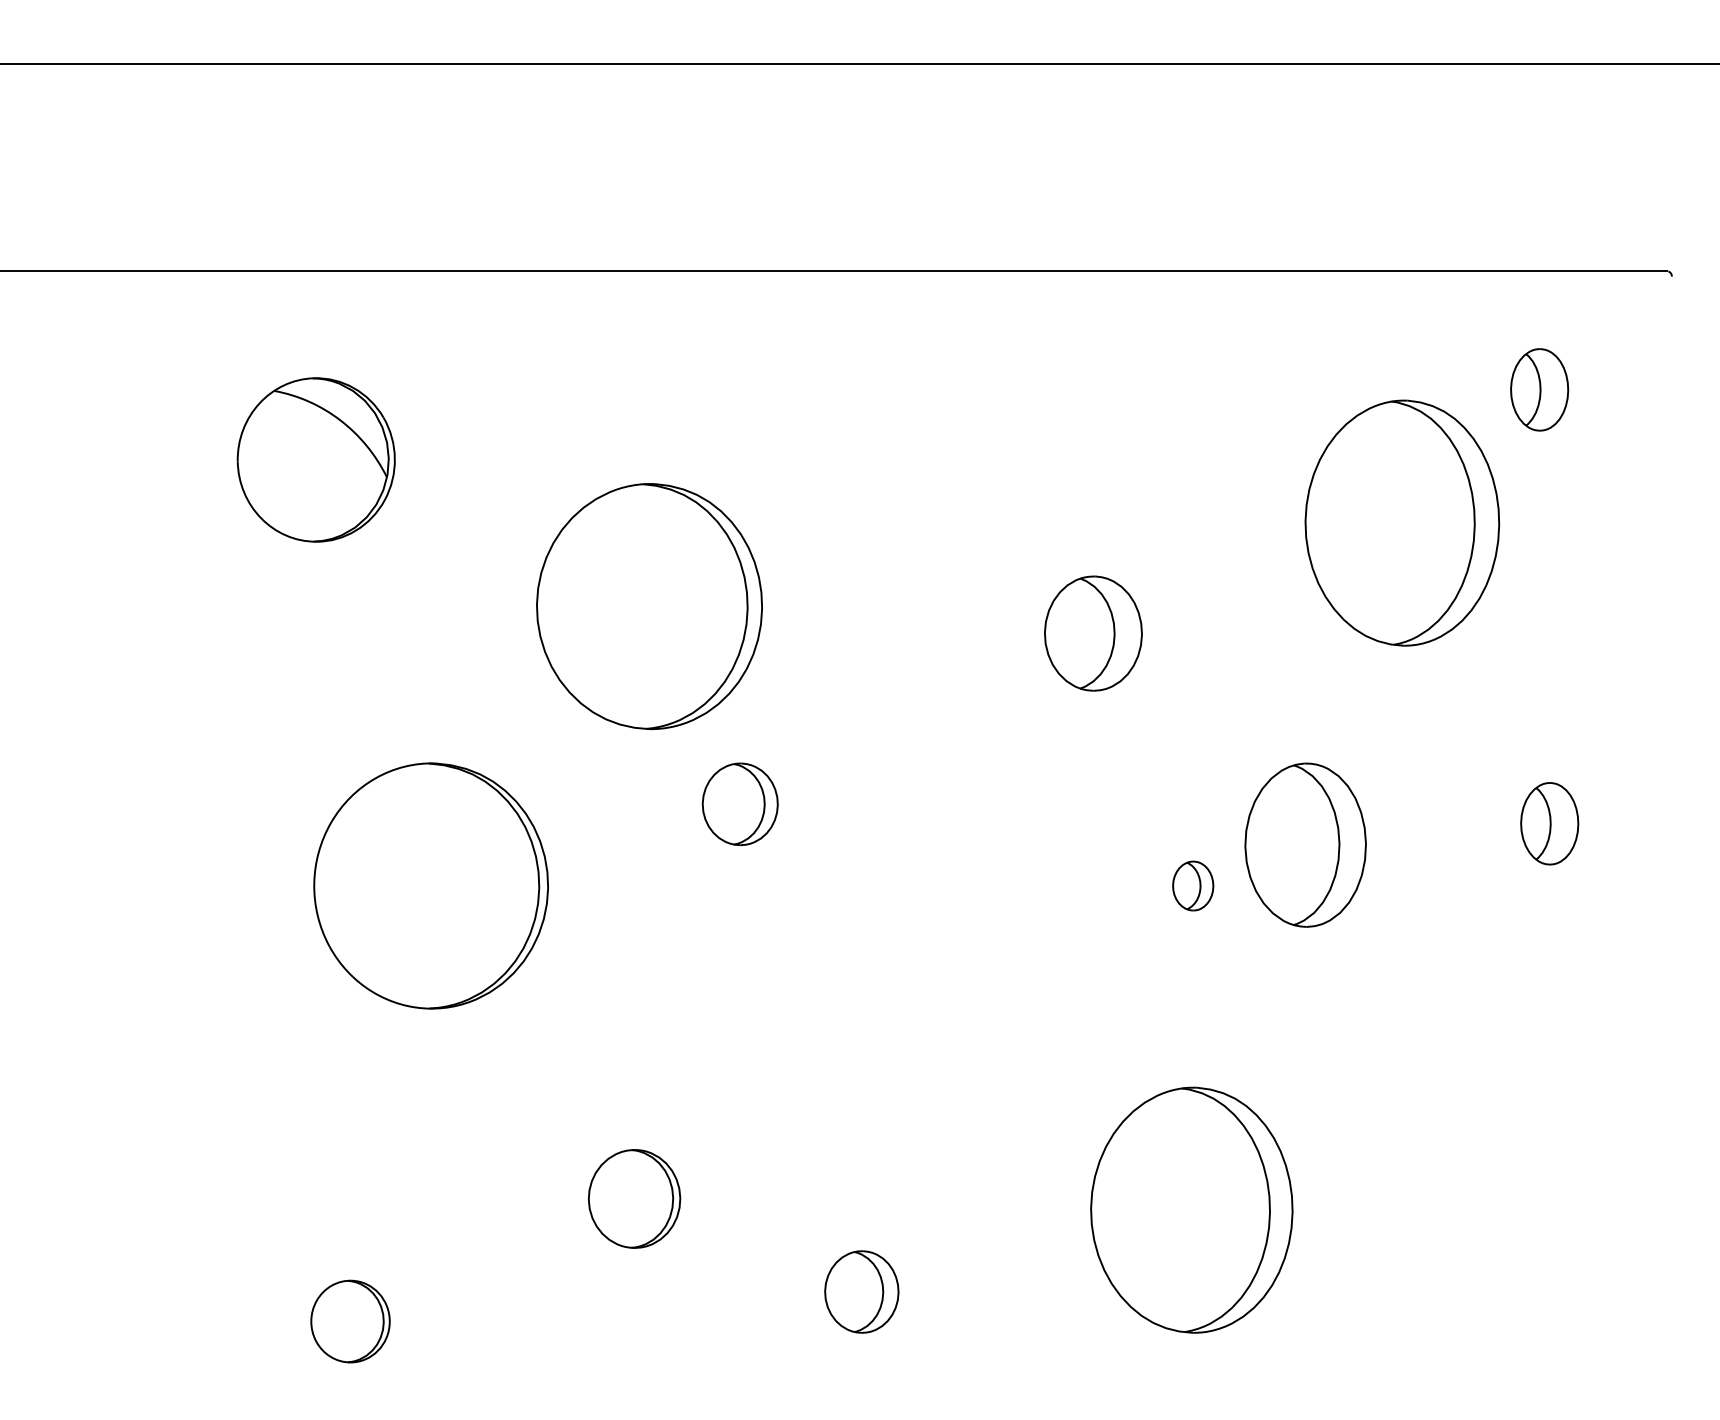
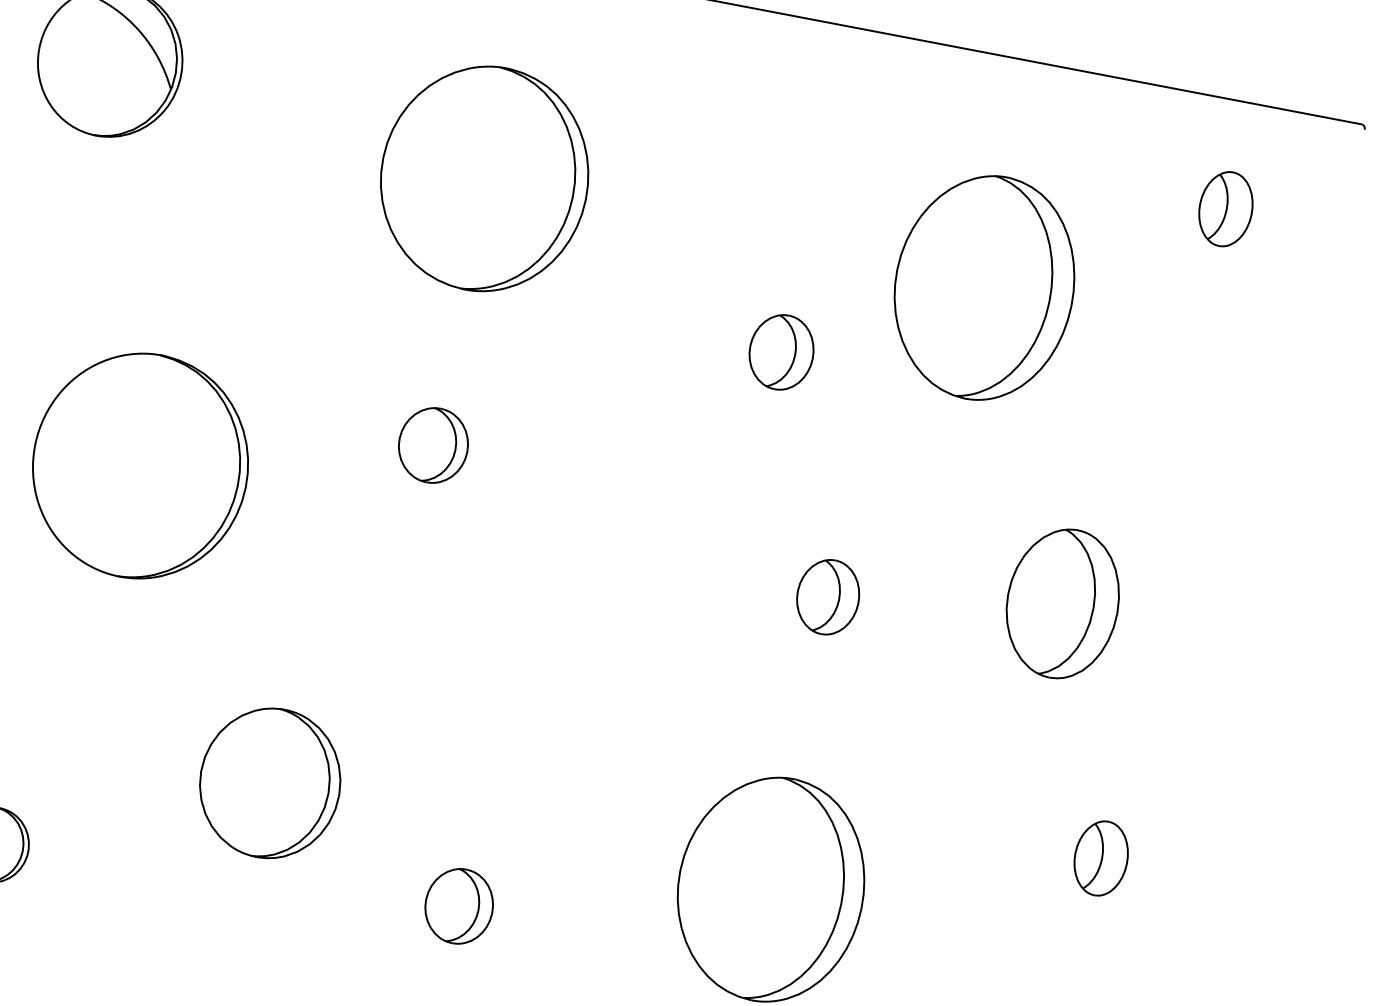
part: (1402, 522) -> (984, 287), moved
part: (649, 606) -> (484, 178), moved
part: (1093, 633) -> (781, 352), size x0.71
part: (1549, 823) -> (1101, 858), moved
part: (1305, 844) -> (1062, 603), moved
part: (1192, 885) -> (827, 596), size x1.67
part: (634, 1198) -> (270, 782), size x1.67

